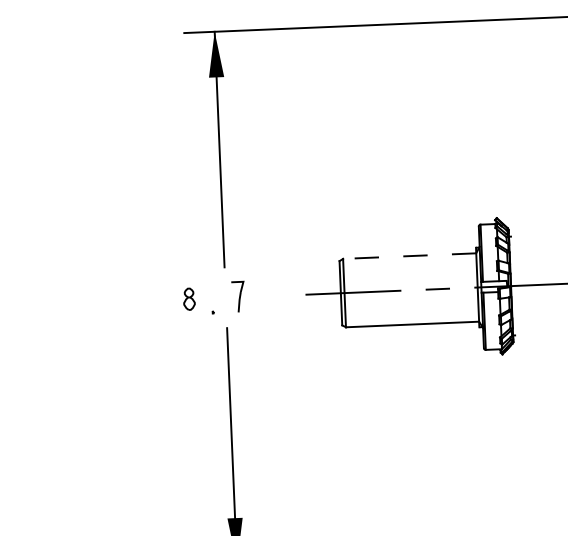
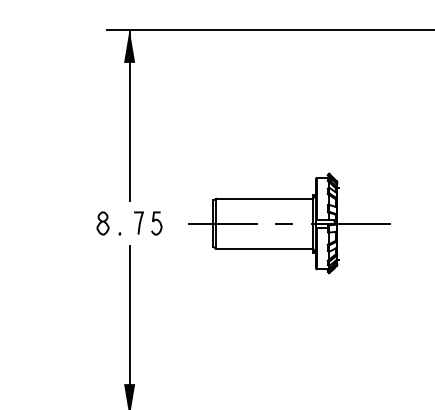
line: (409, 255) -> (264, 198), dashed -> solid
curve: (263, 293) -> (157, 221), added
part: (188, 299) -> (102, 223), size x1.43

